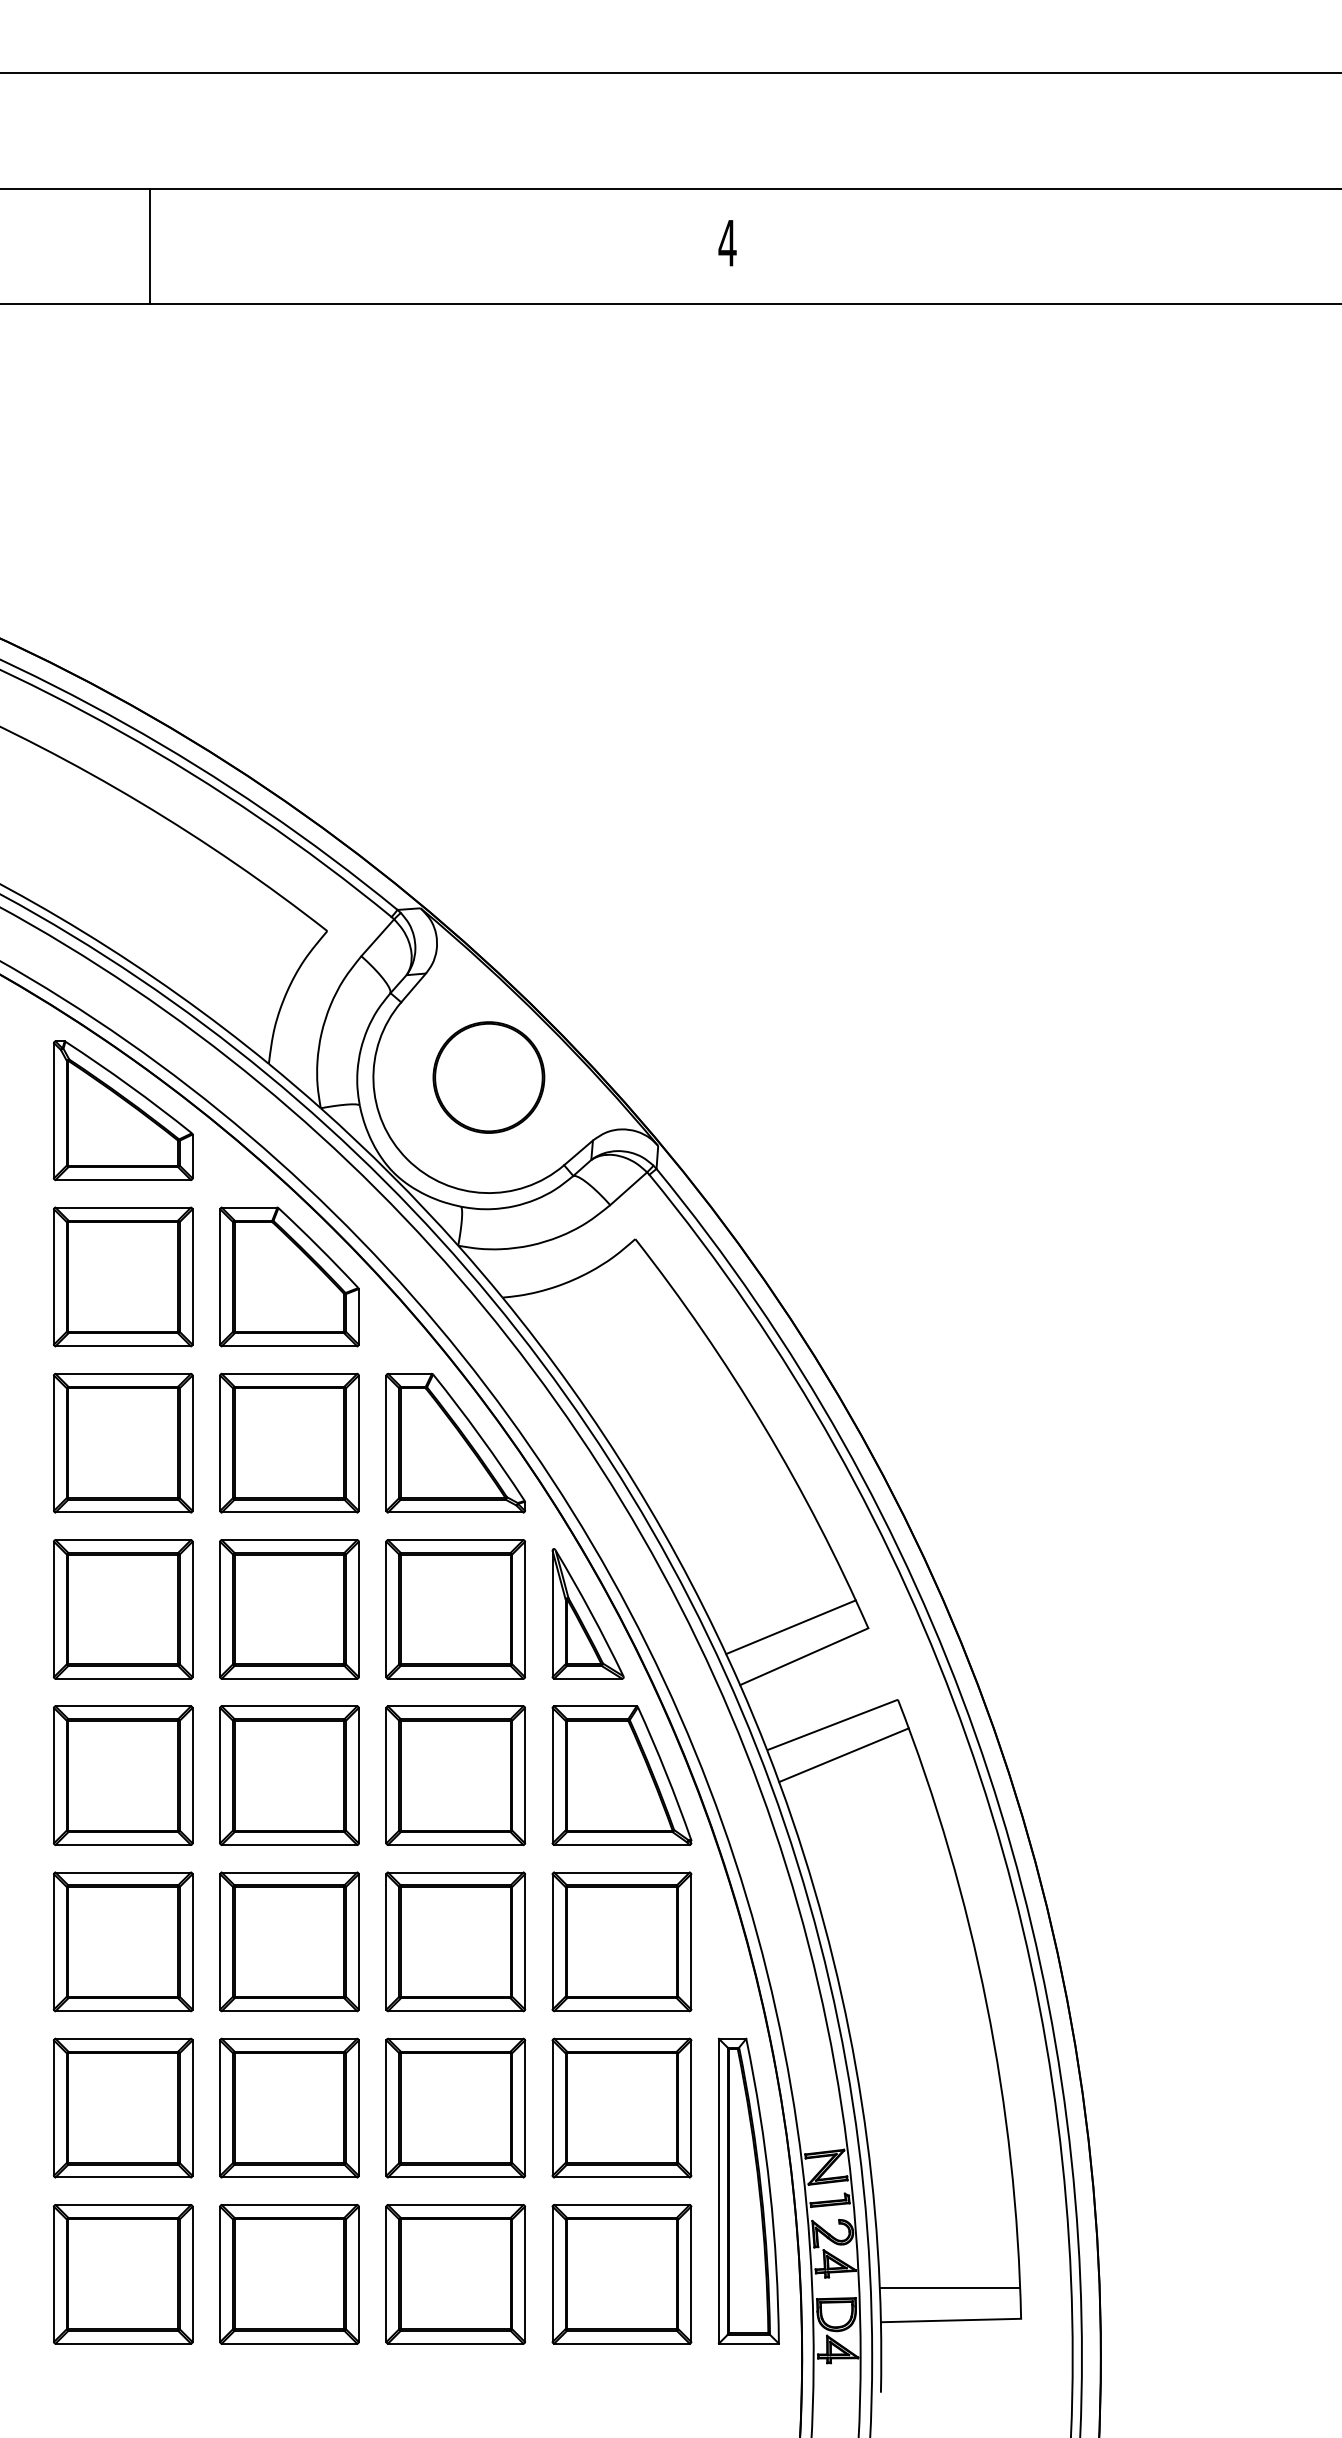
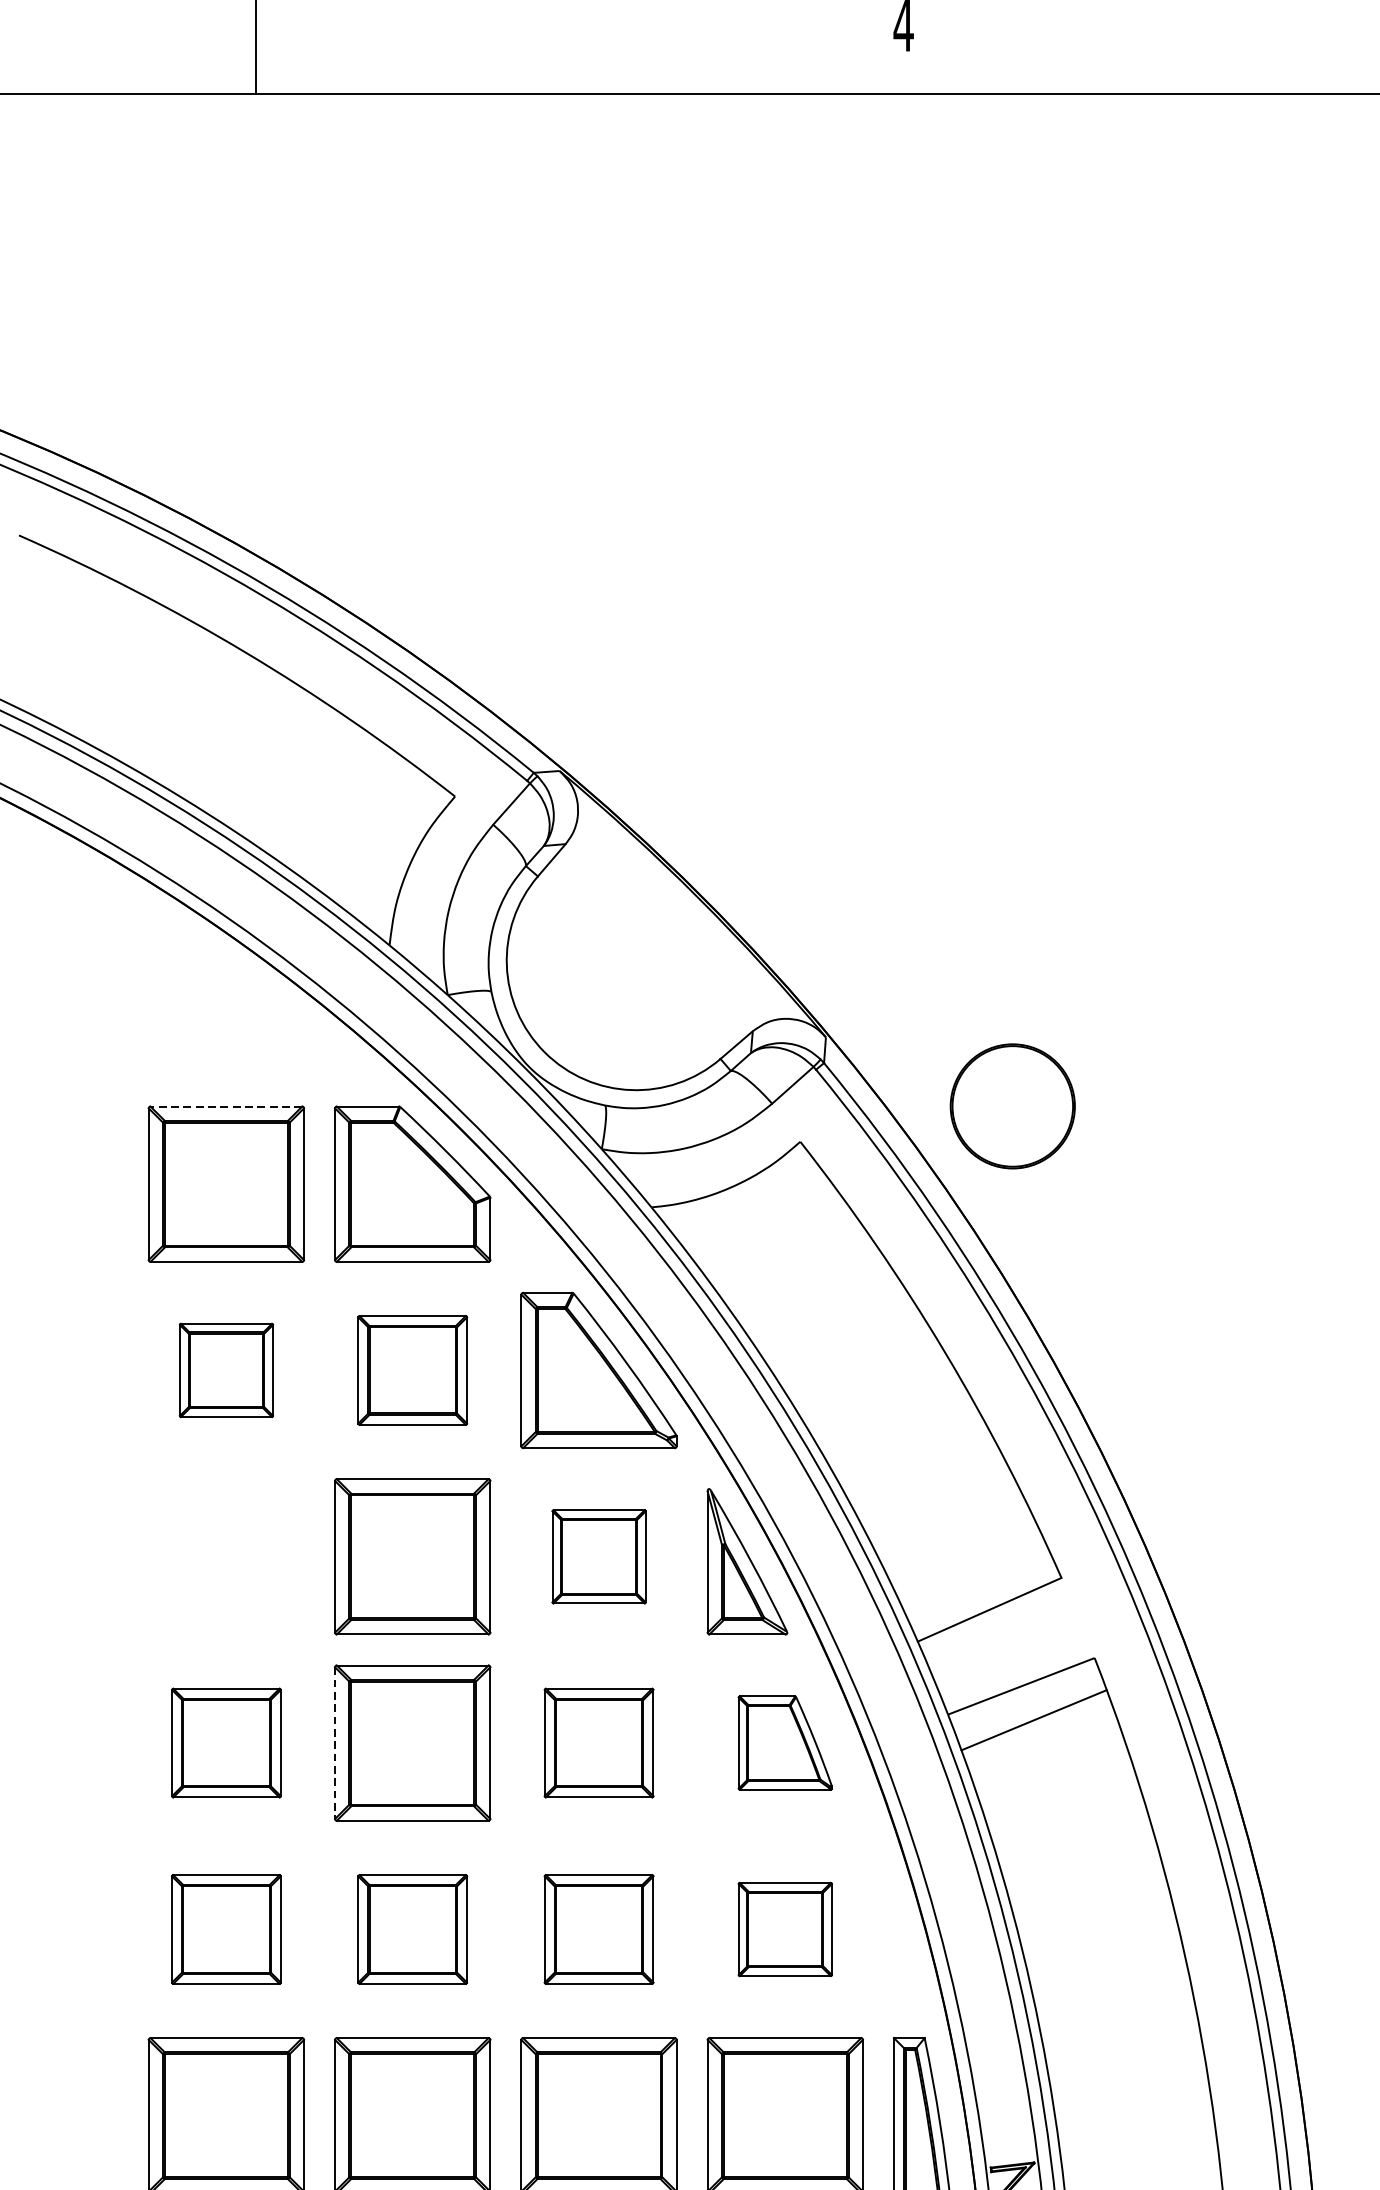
part: (488, 1077) -> (1012, 1106), moved
part: (123, 1110) -> (226, 997), removed
line: (123, 1207) -> (226, 1106), solid -> dashed
part: (123, 1442) -> (226, 1369), size x0.6
part: (289, 1442) -> (412, 1369), size x0.7
part: (123, 1609) -> (226, 1556), removed
part: (455, 1609) -> (598, 1556), size x0.6
line: (790, 1627) -> (974, 1577), removed
part: (123, 1775) -> (226, 1742), size x0.7
line: (220, 1775) -> (335, 1742), solid -> dashed
part: (455, 1775) -> (598, 1742), size x0.7
part: (621, 1775) -> (784, 1742), size x0.6
part: (123, 1941) -> (226, 1929), size x0.7
part: (289, 1941) -> (412, 1929), size x0.7
part: (455, 1941) -> (598, 1929), size x0.7
part: (621, 1941) -> (784, 1929), size x0.6

